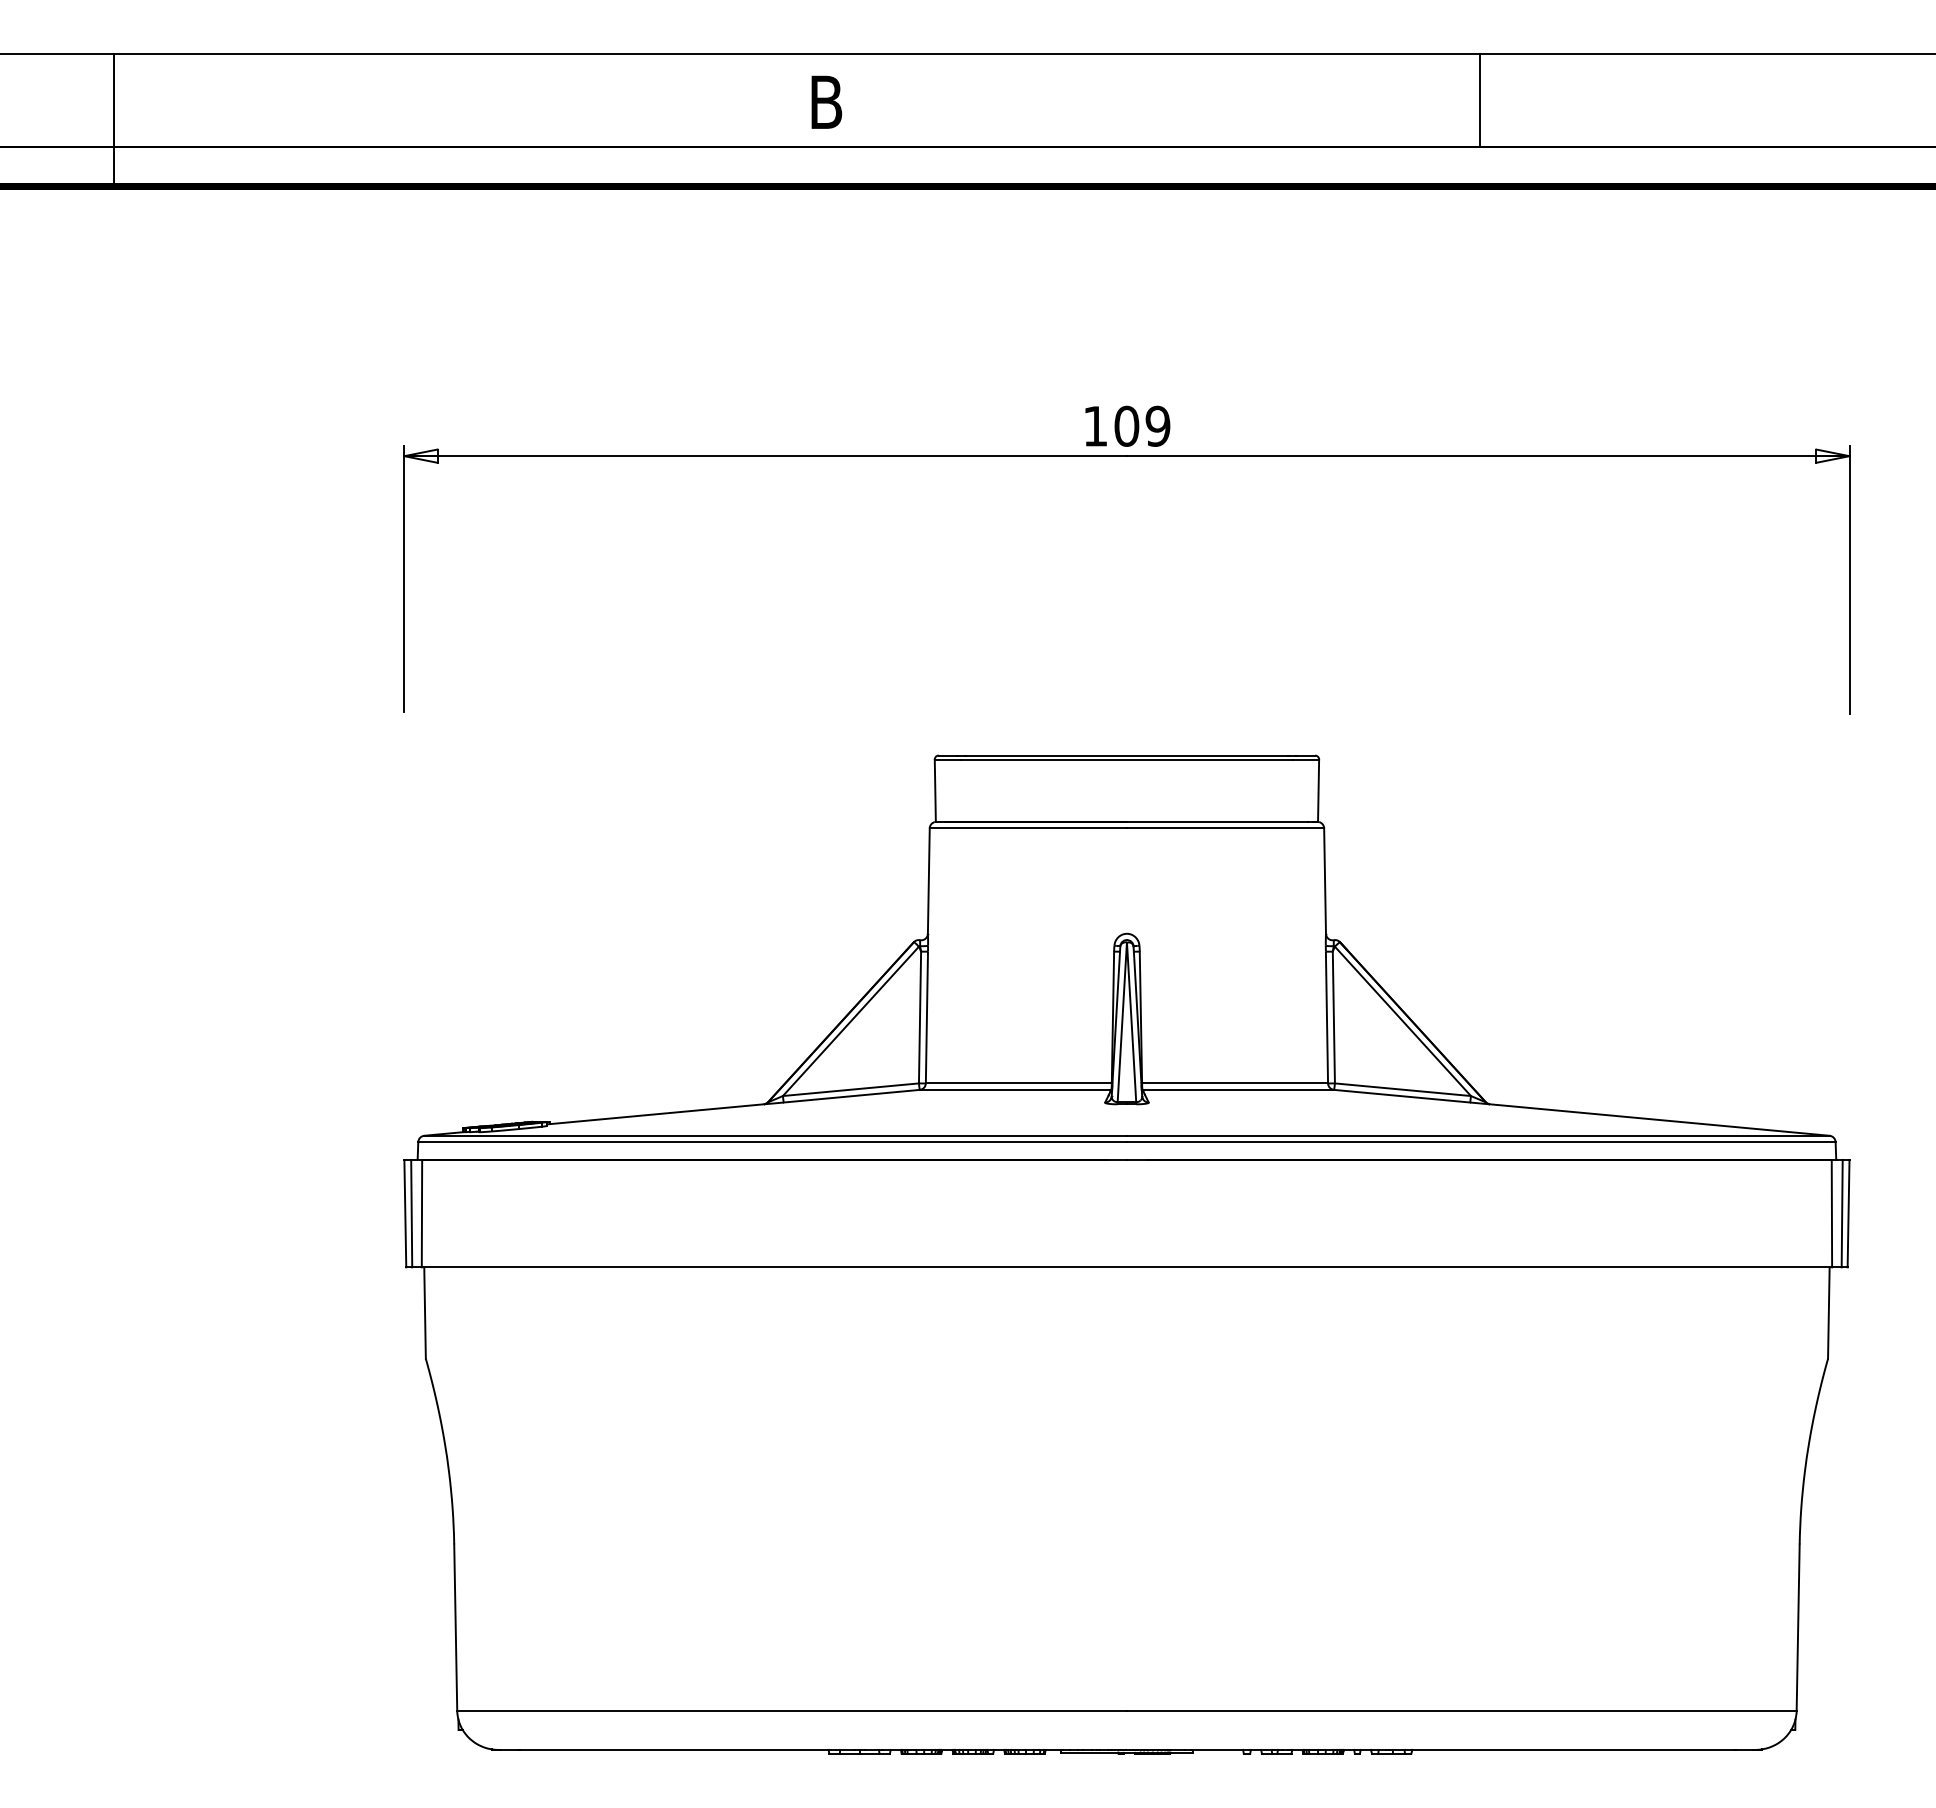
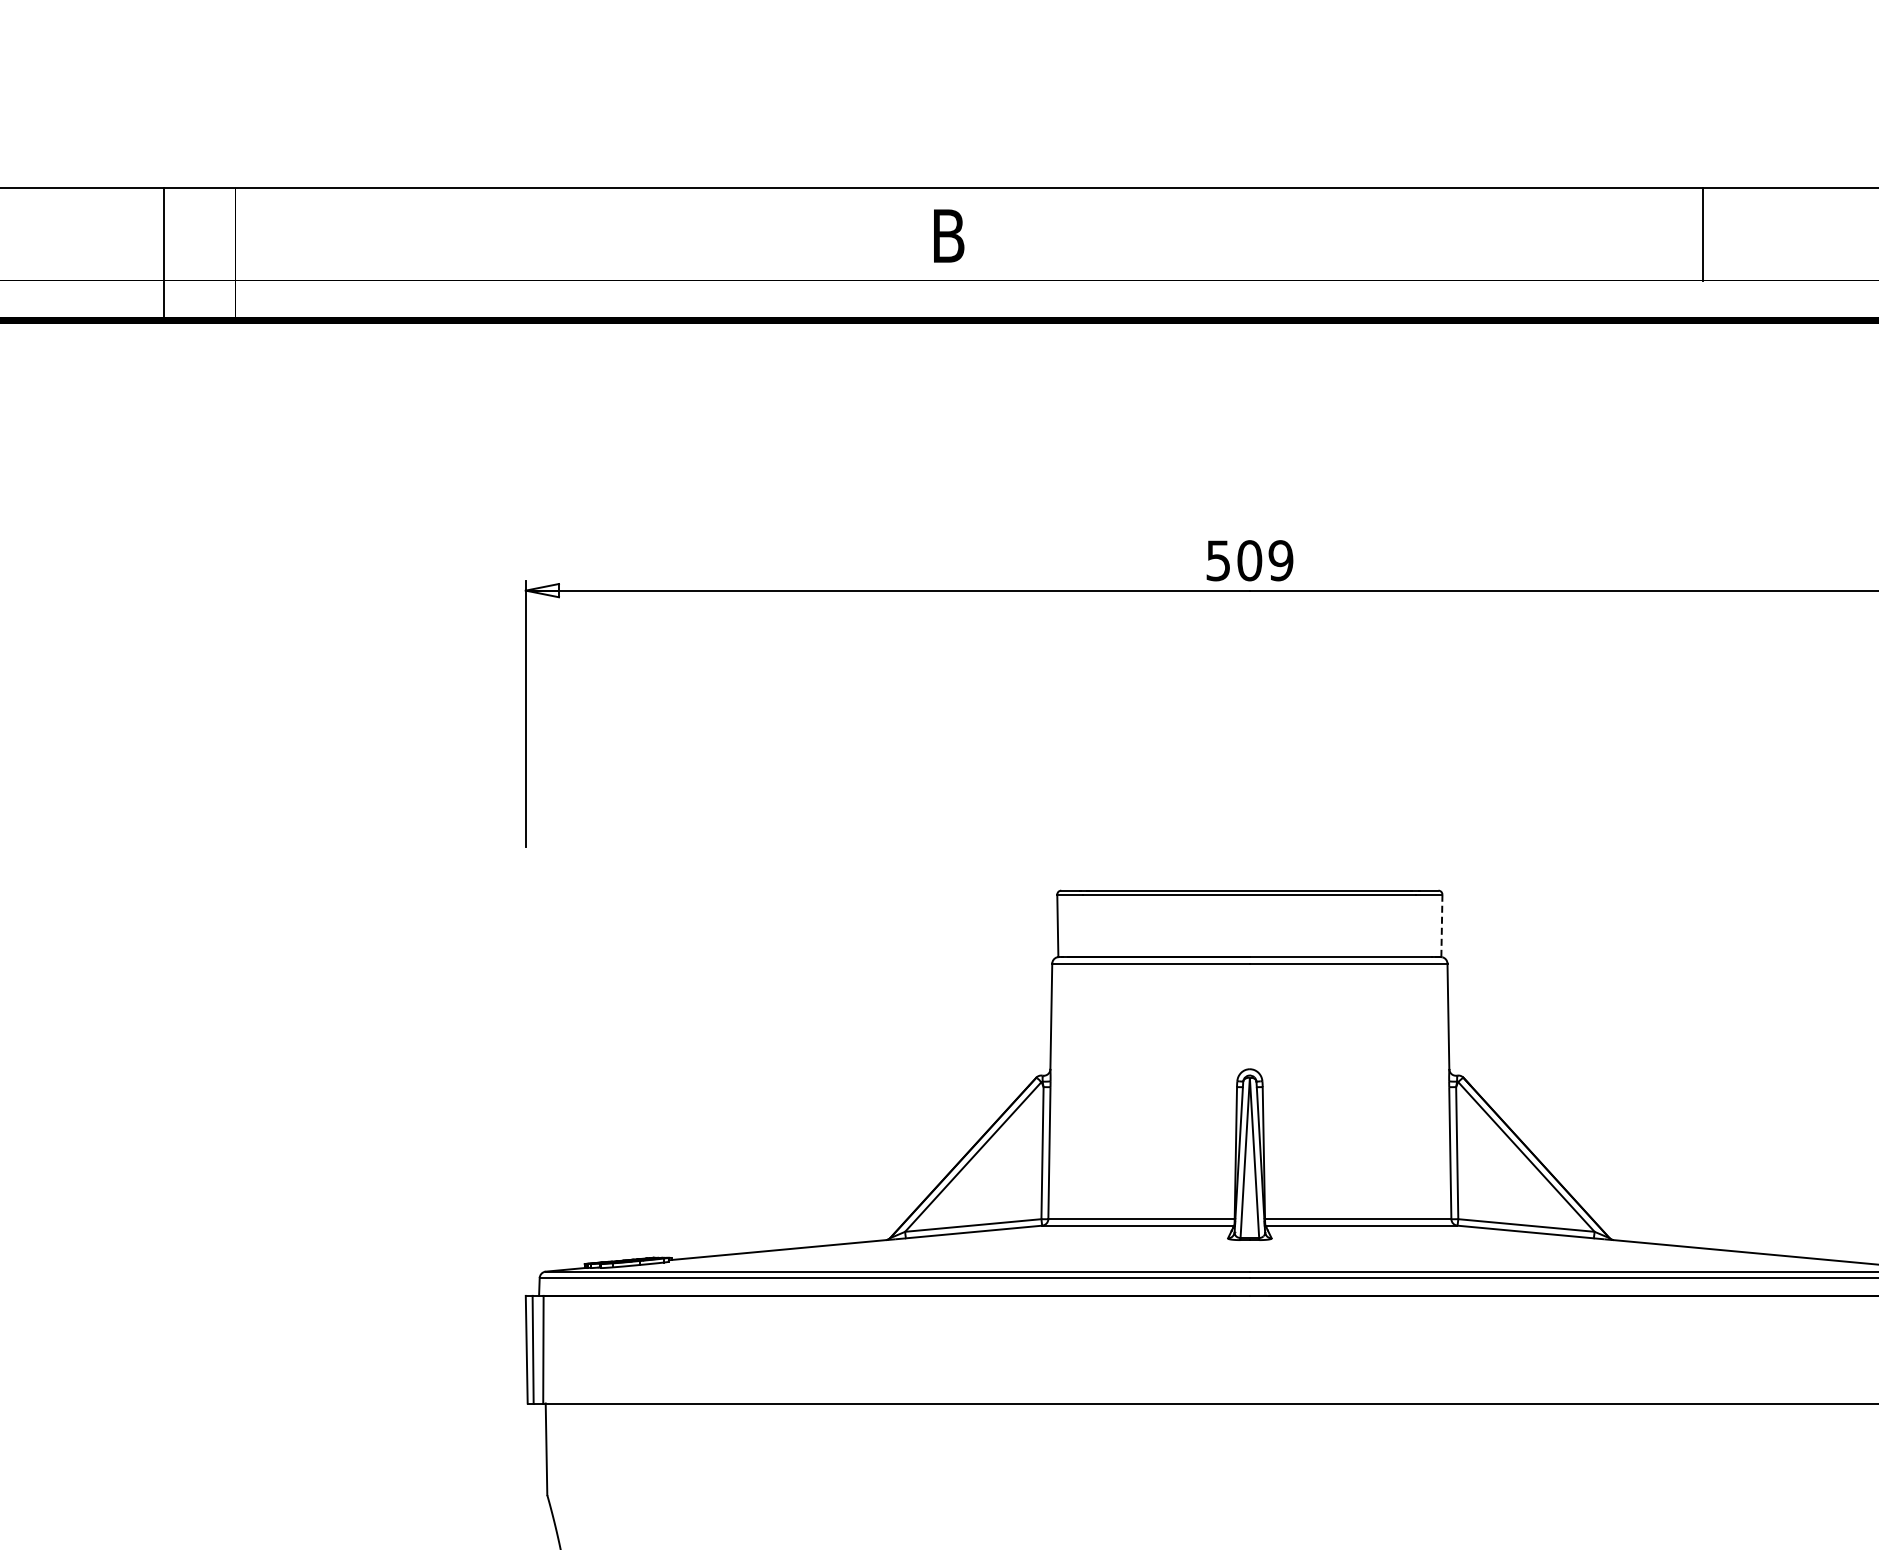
line: (1479, 100) -> (1702, 234), moved
line: (114, 120) -> (164, 254), moved
text: (1095, 426) -> (1218, 560), 109 -> 509
line: (1318, 791) -> (1441, 926), solid -> dashed

